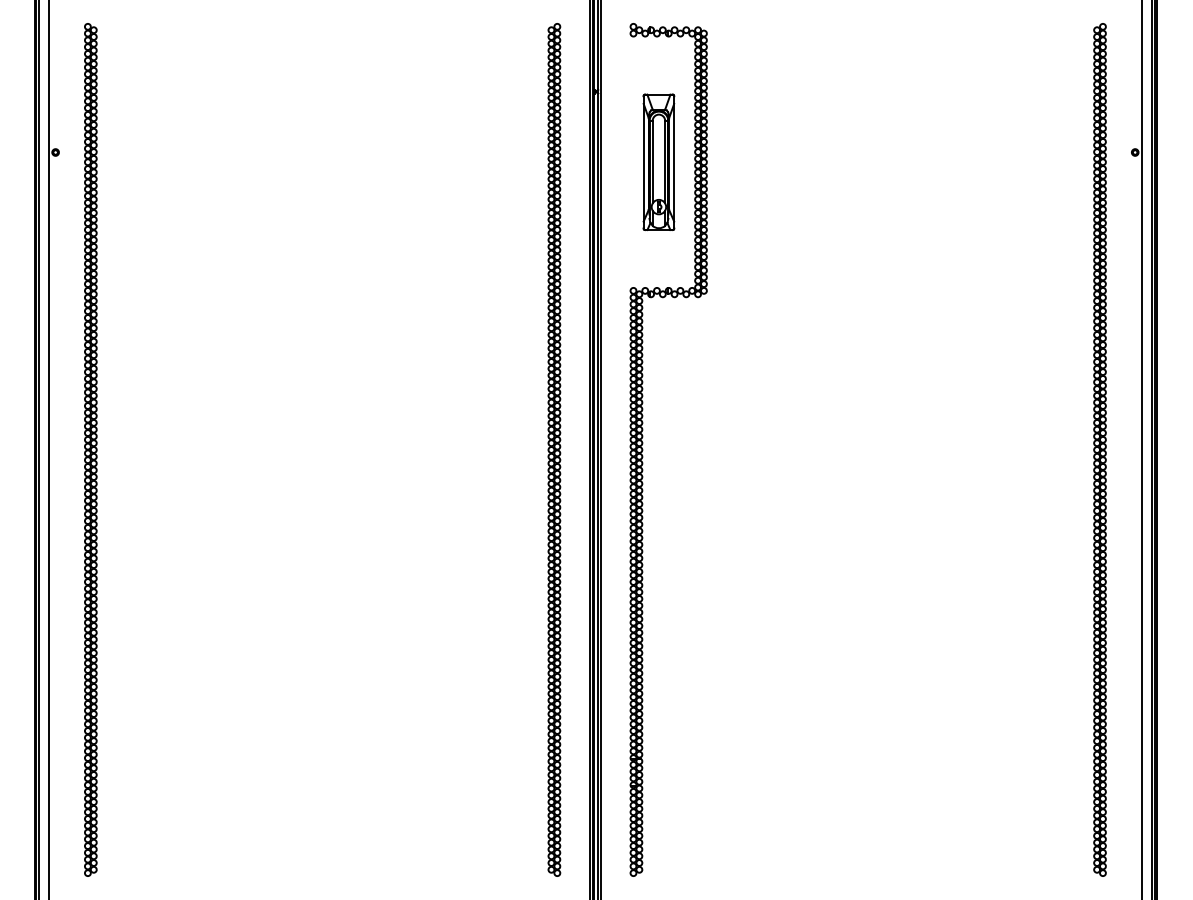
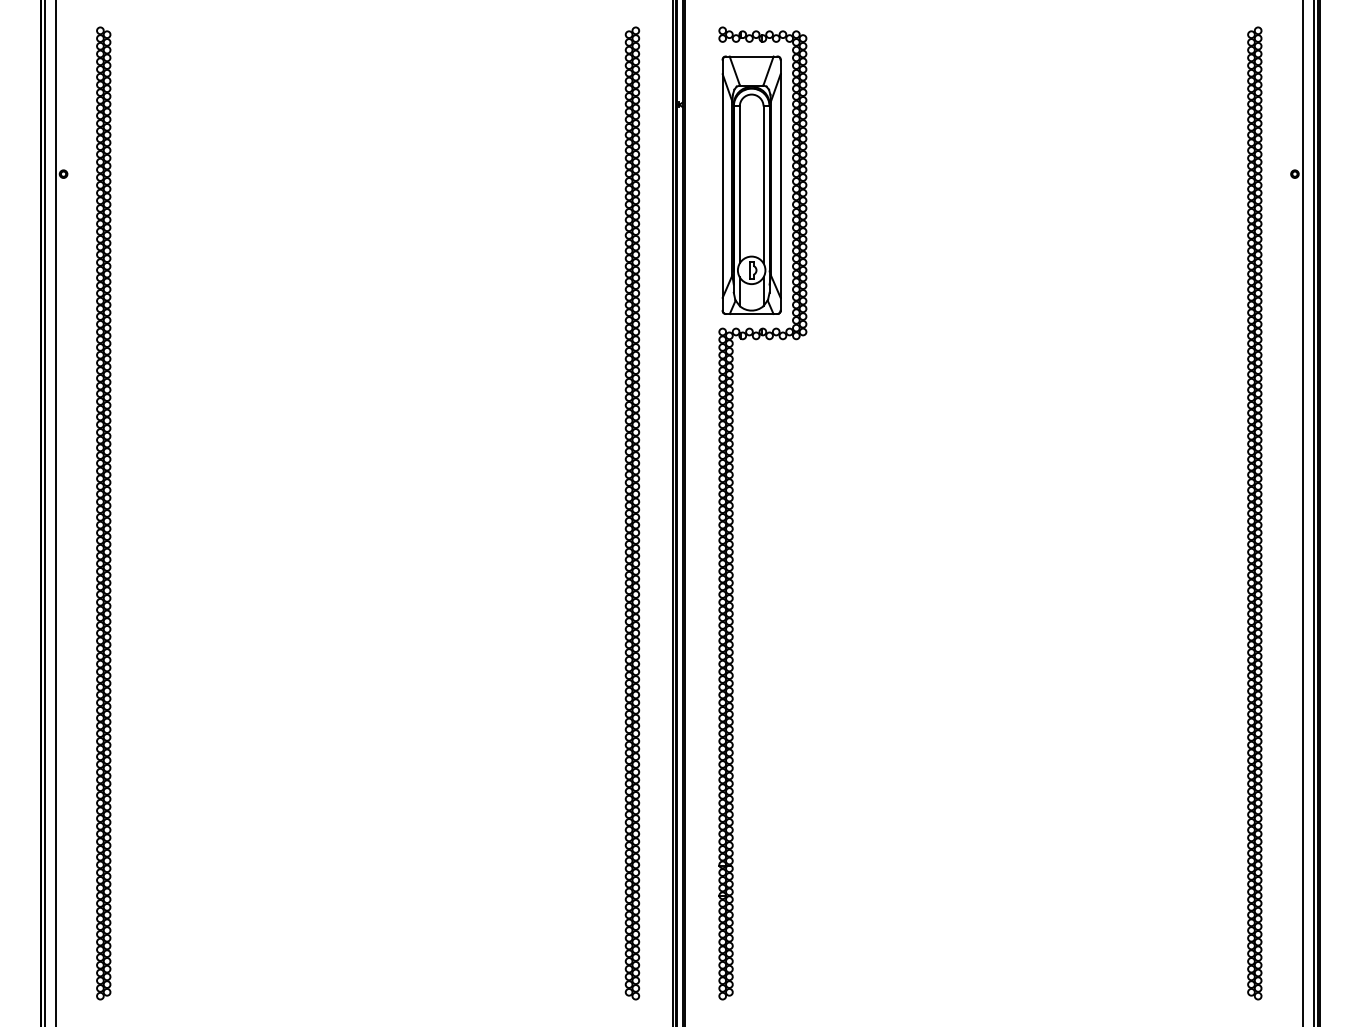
part: (658, 162) -> (751, 185), size x1.67

